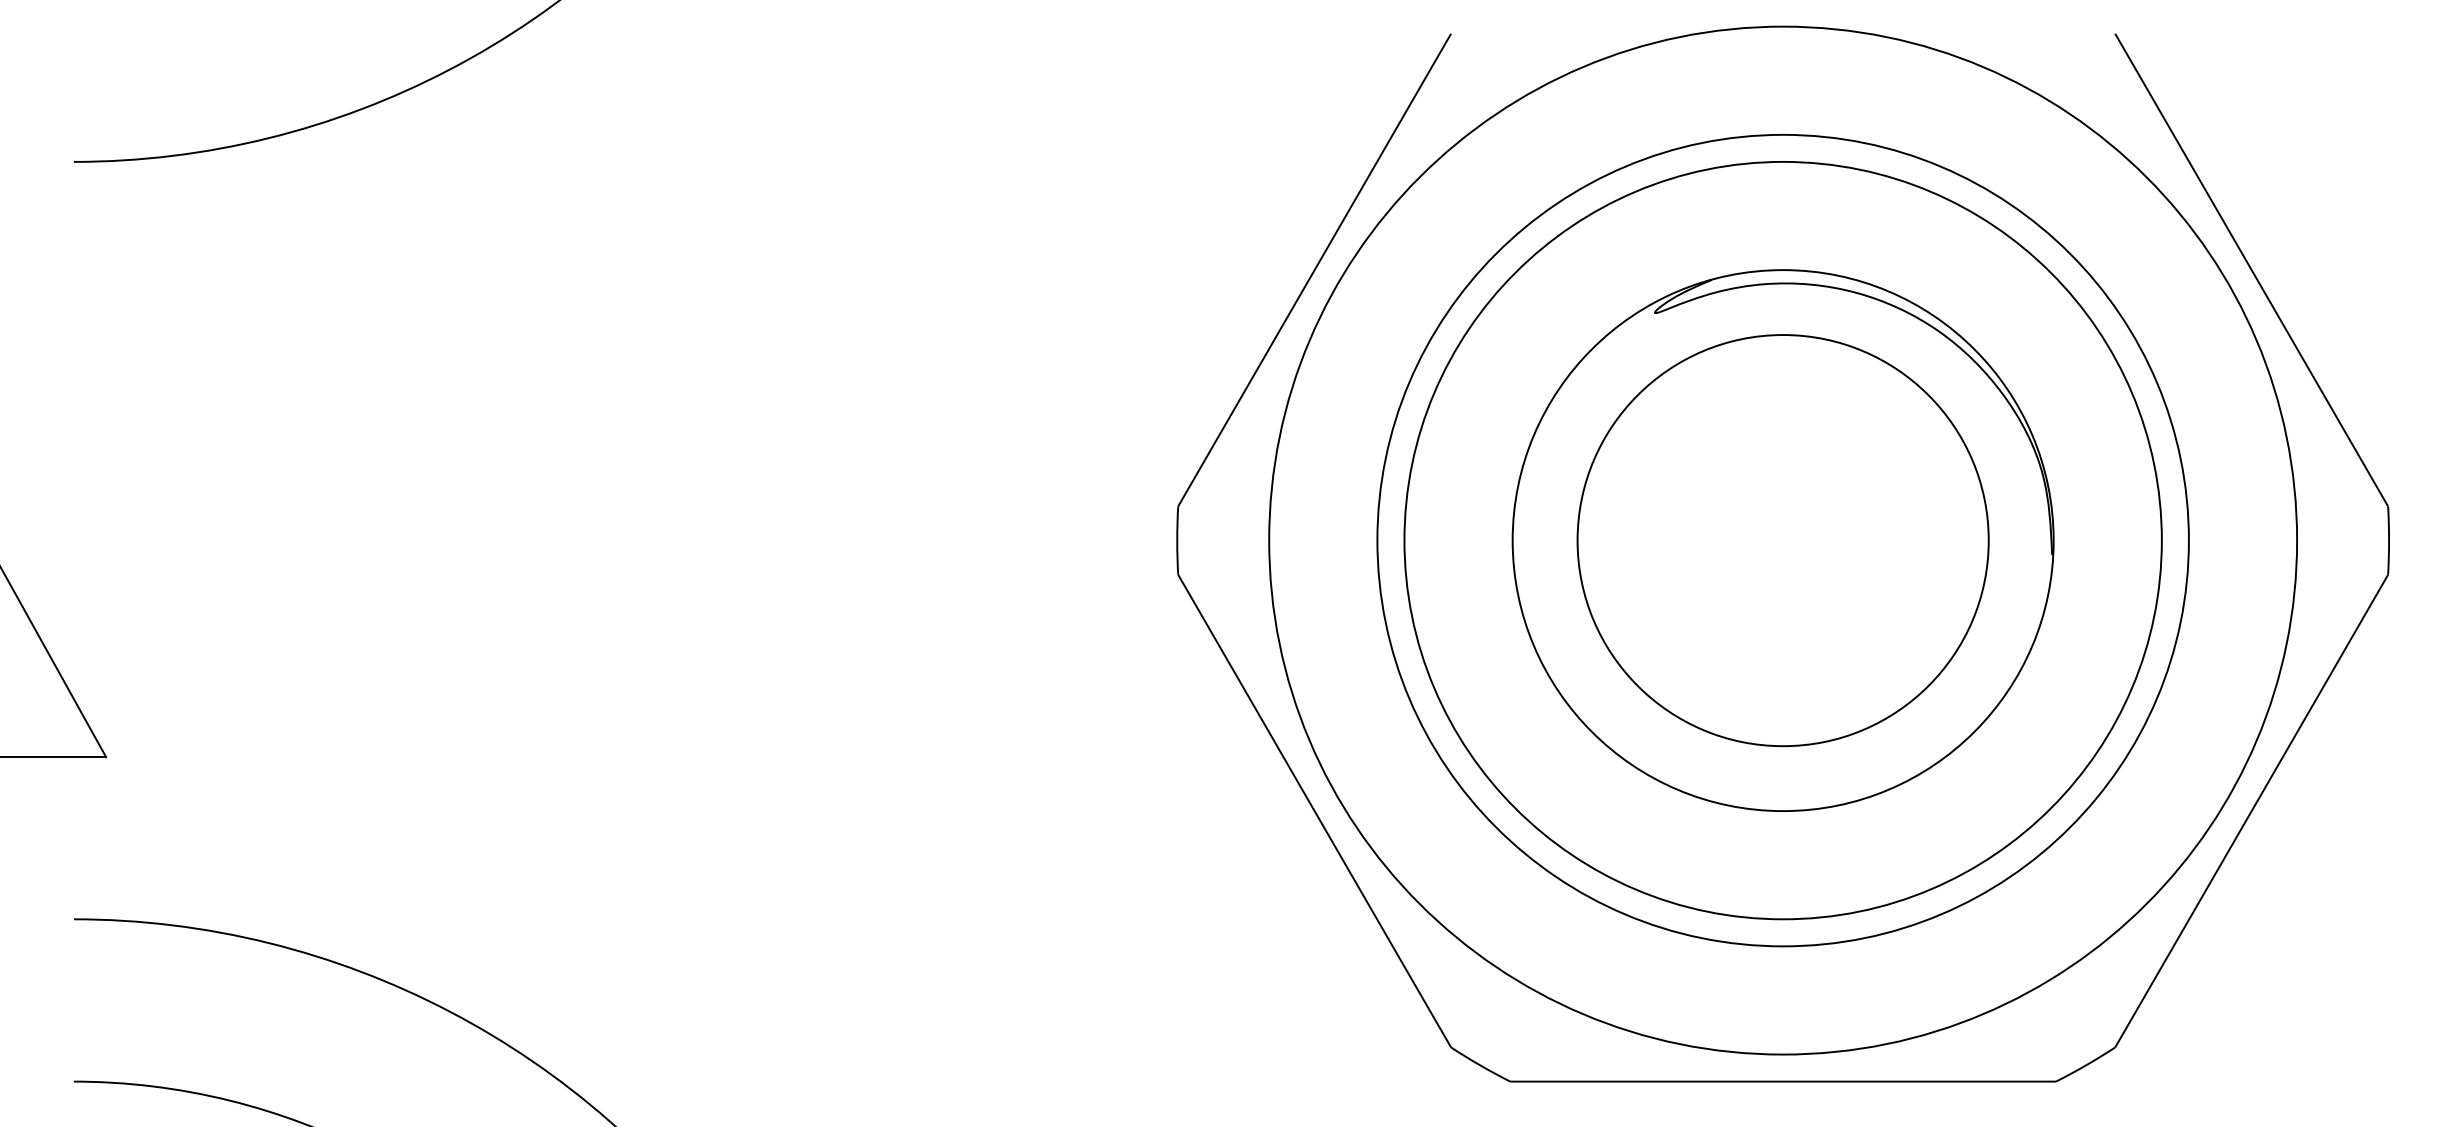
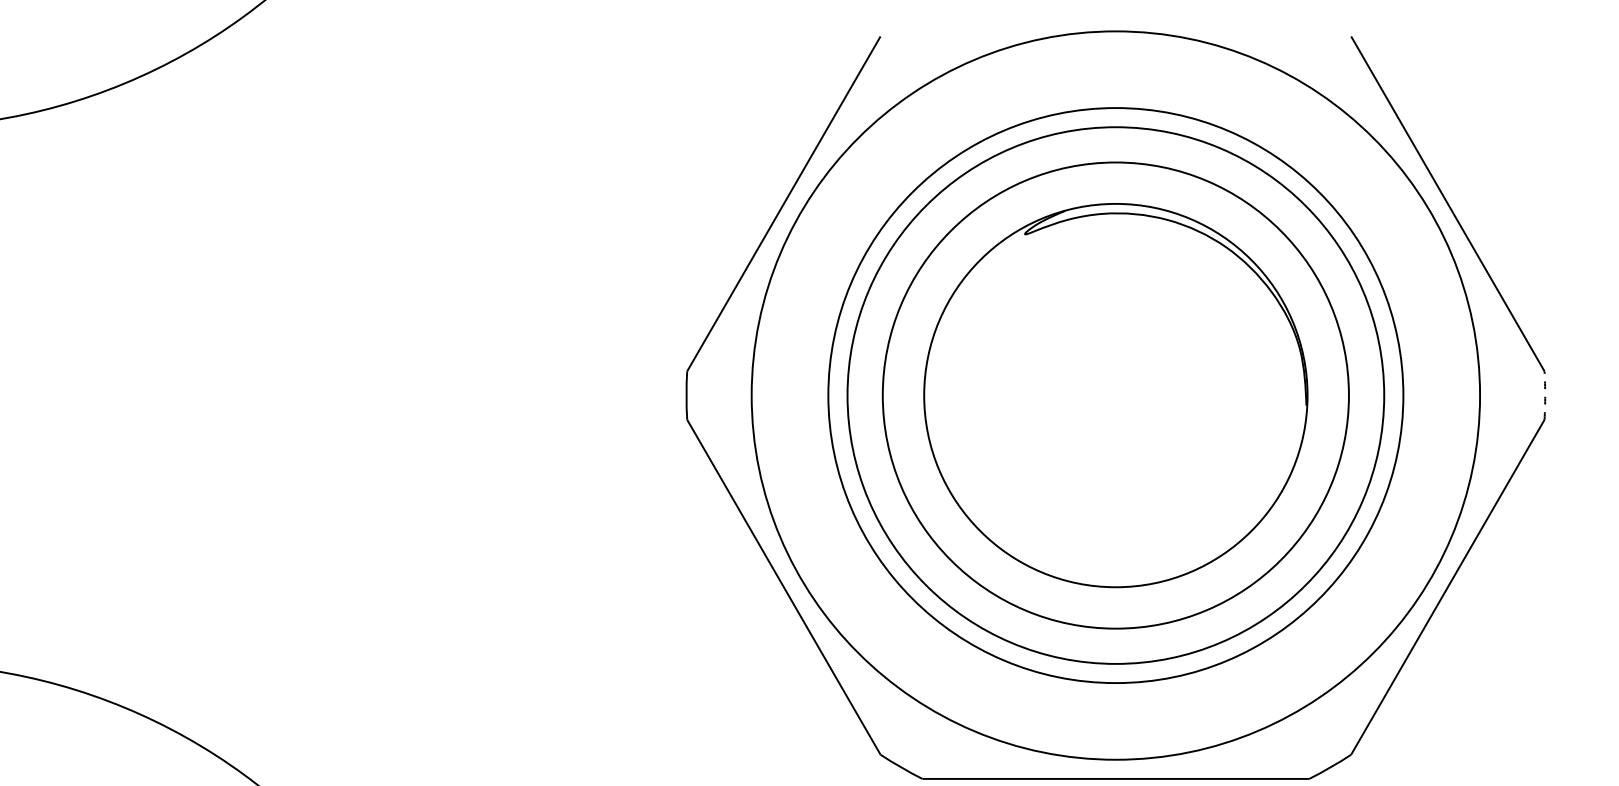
circle: (1782, 540) -> (1115, 395), size x1.6
arc: (2389, 540) -> (1545, 395), solid -> dashed

